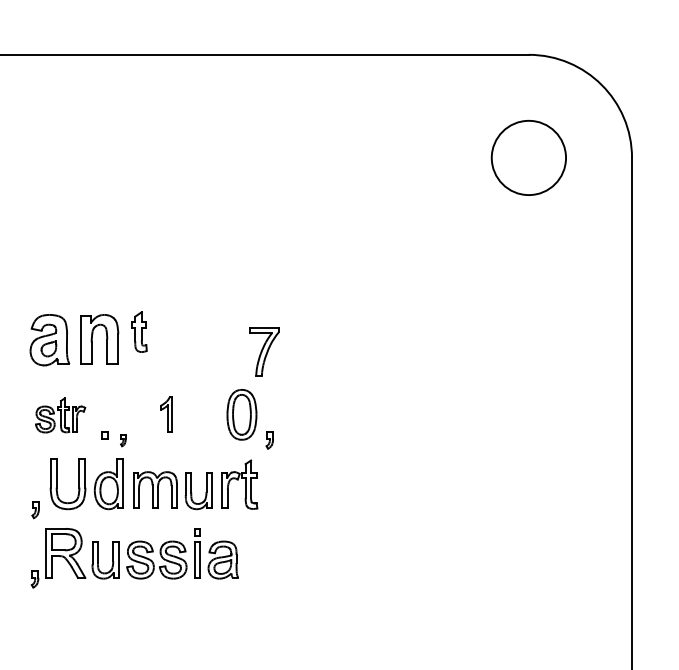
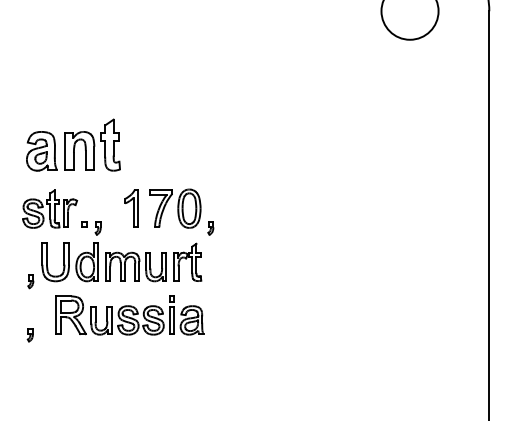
part: (139, 331) -> (110, 144), size x1.67
part: (264, 351) -> (161, 208), moved
part: (166, 414) -> (131, 208), size x1.43
part: (60, 415) -> (49, 209), size x1.43
part: (123, 440) -> (98, 228), size x1.43
part: (141, 553) -> (129, 315), moved

